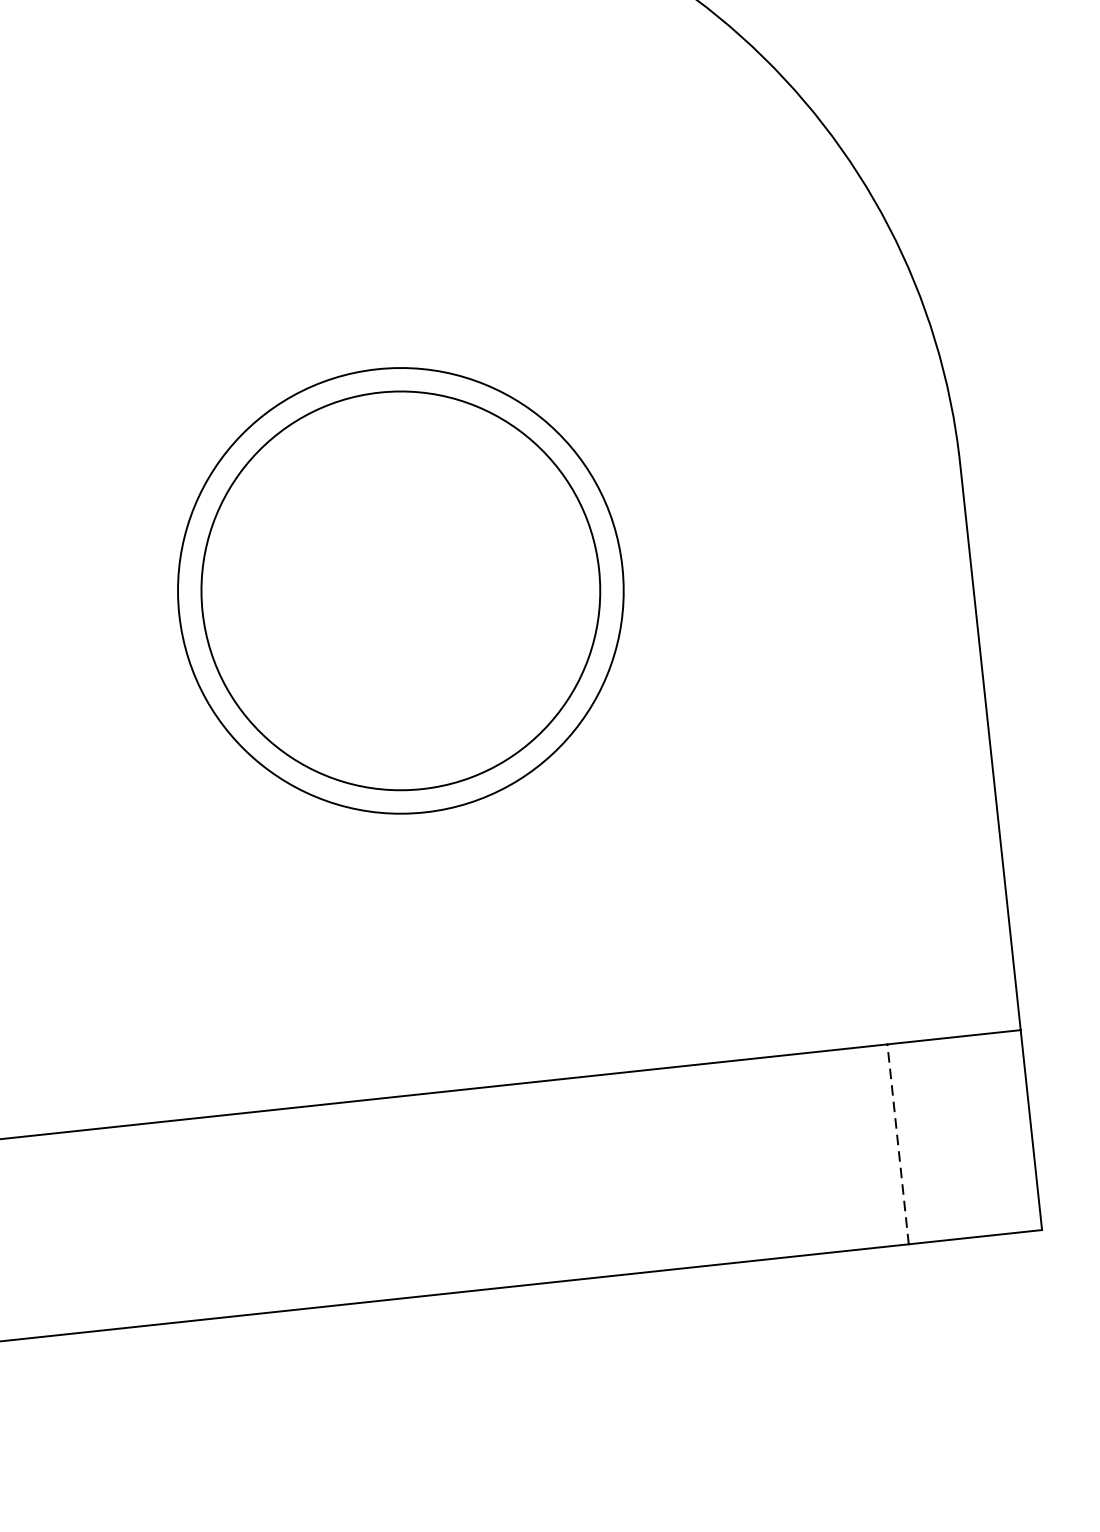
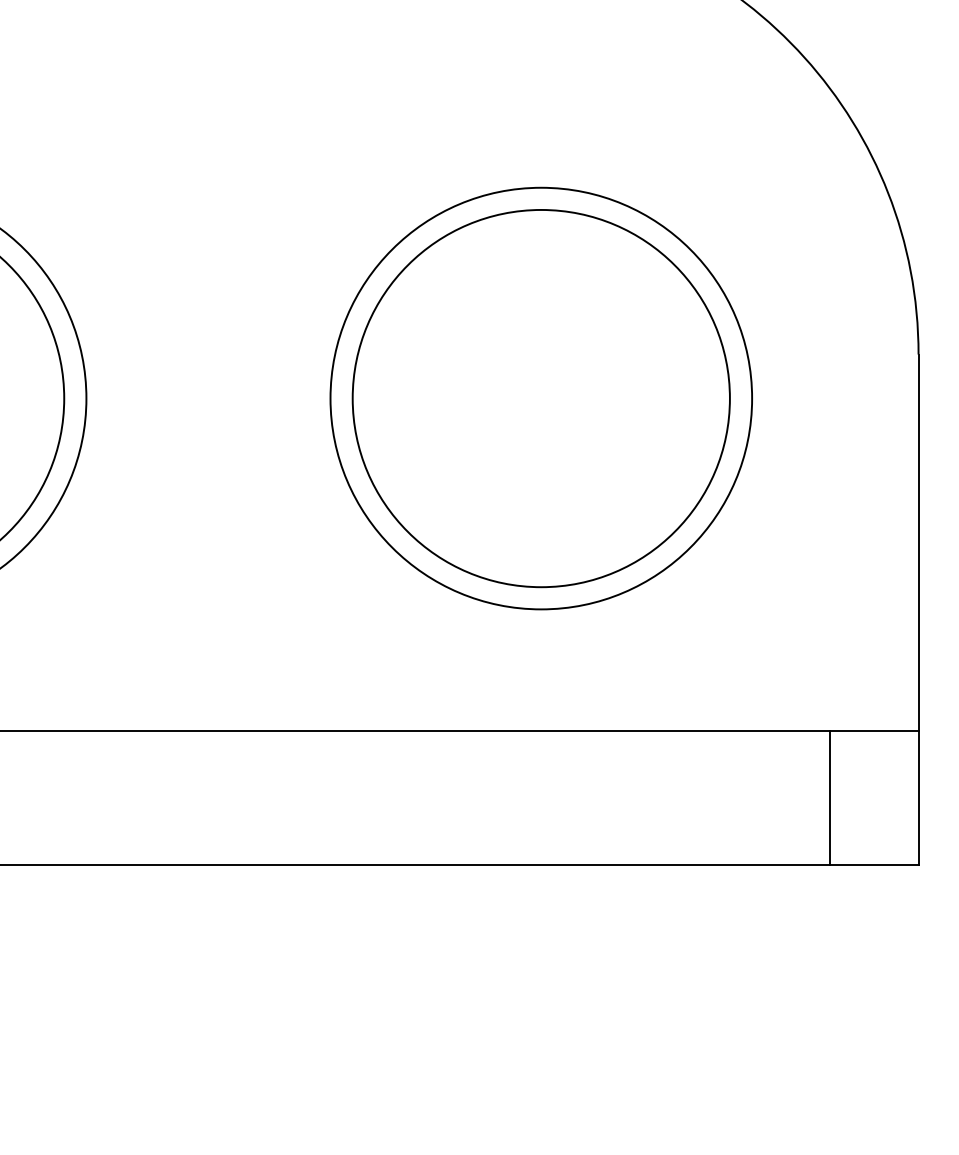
circle: (399, 590) -> (540, 398), size x1.43
circle: (401, 590) -> (541, 398), size x1.43
line: (897, 1145) -> (829, 798), dashed -> solid

